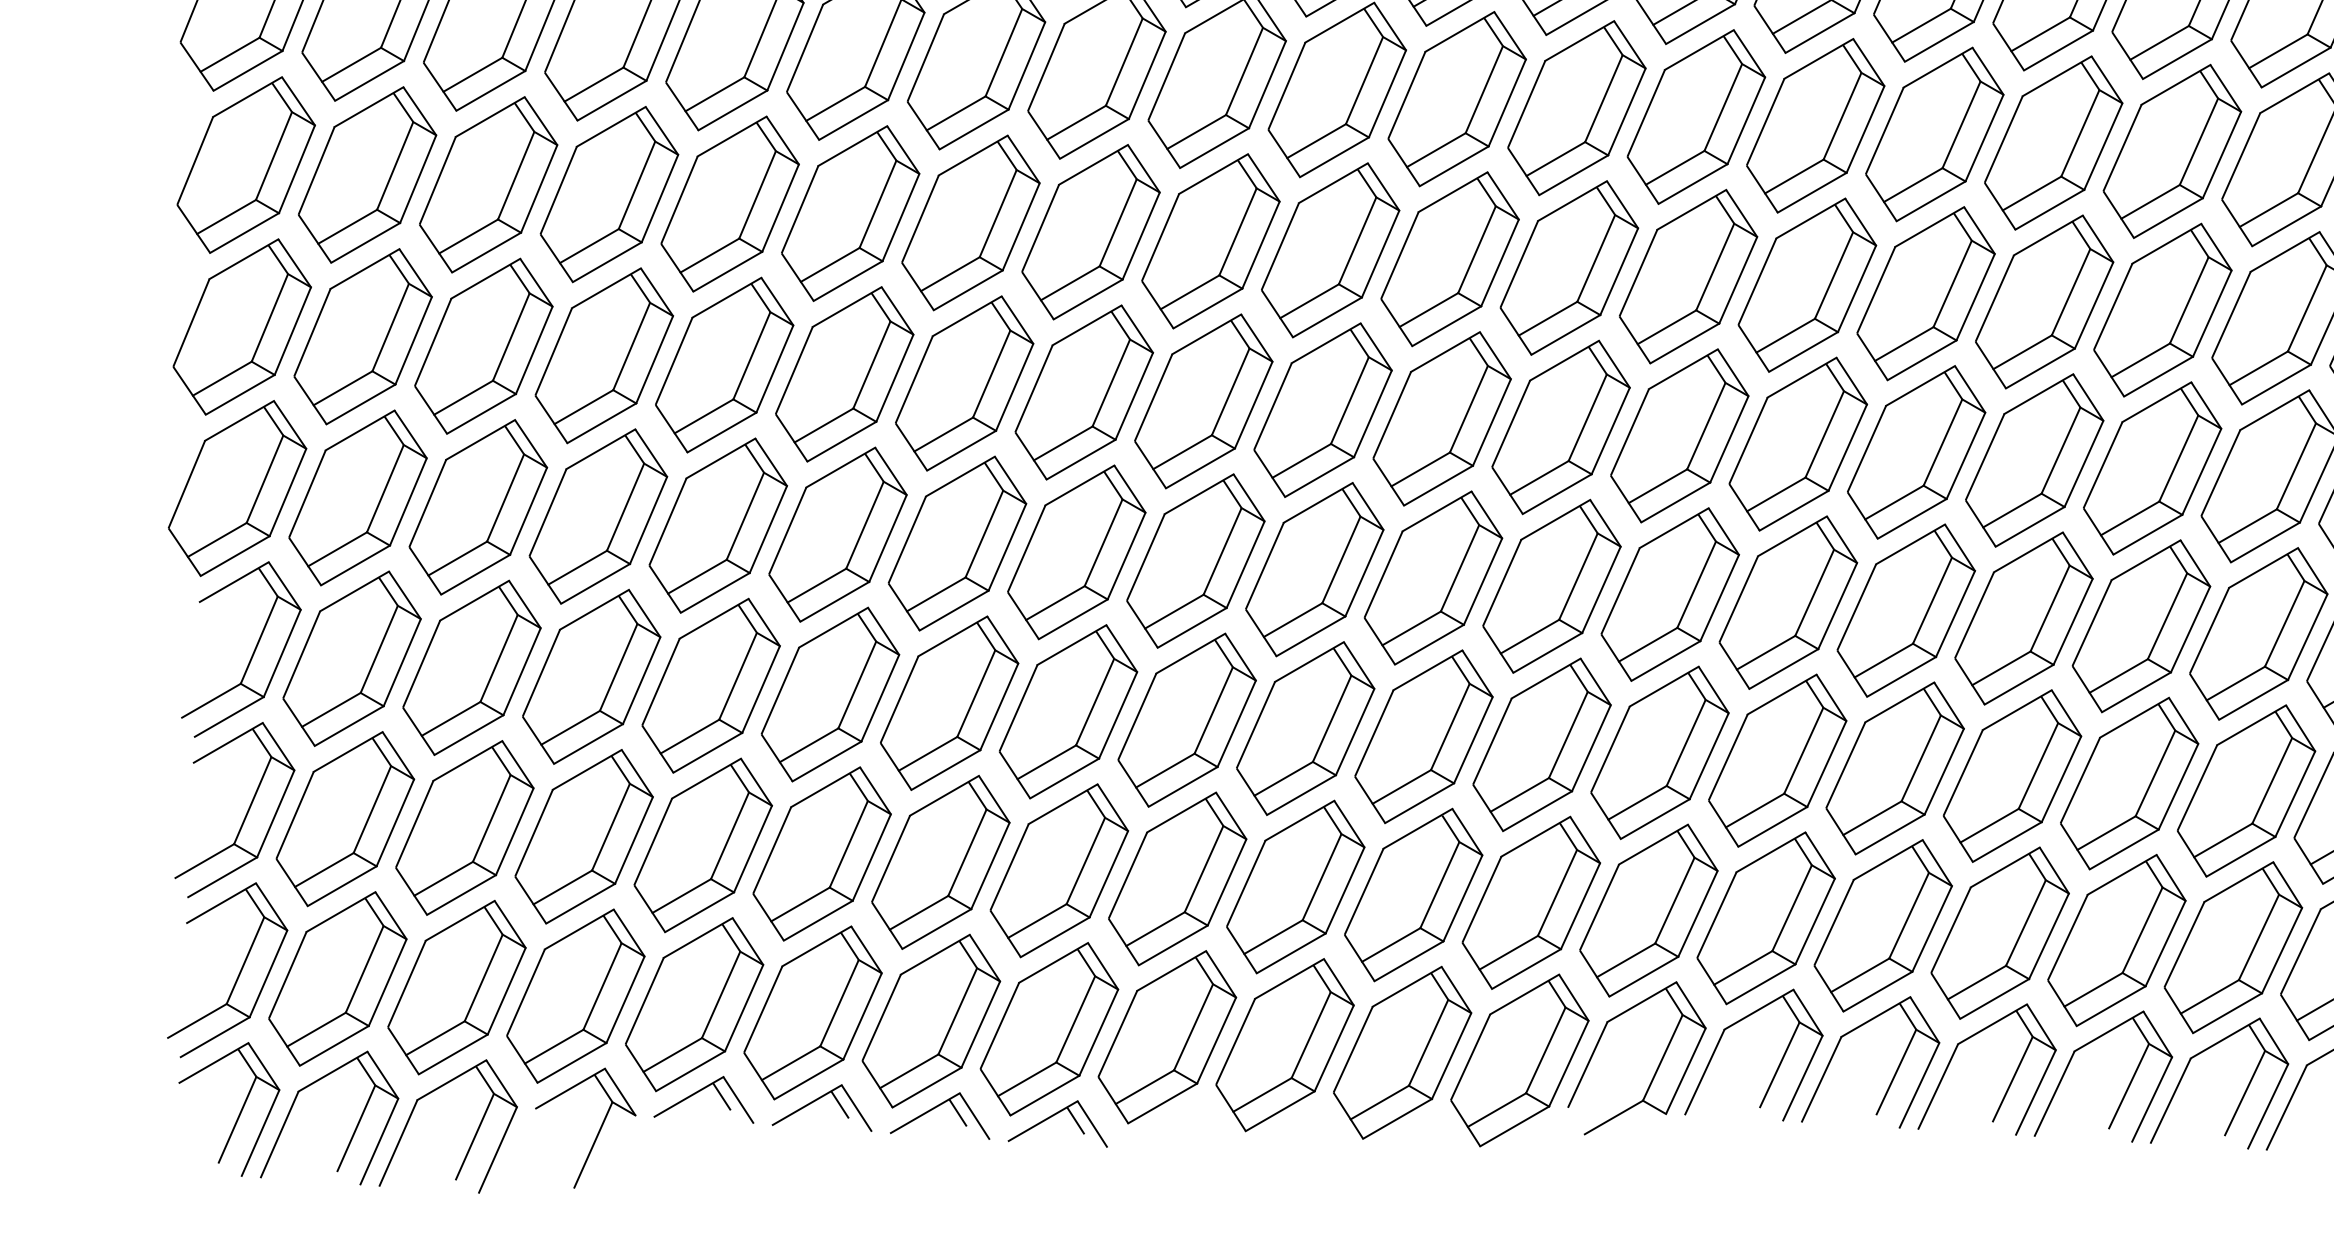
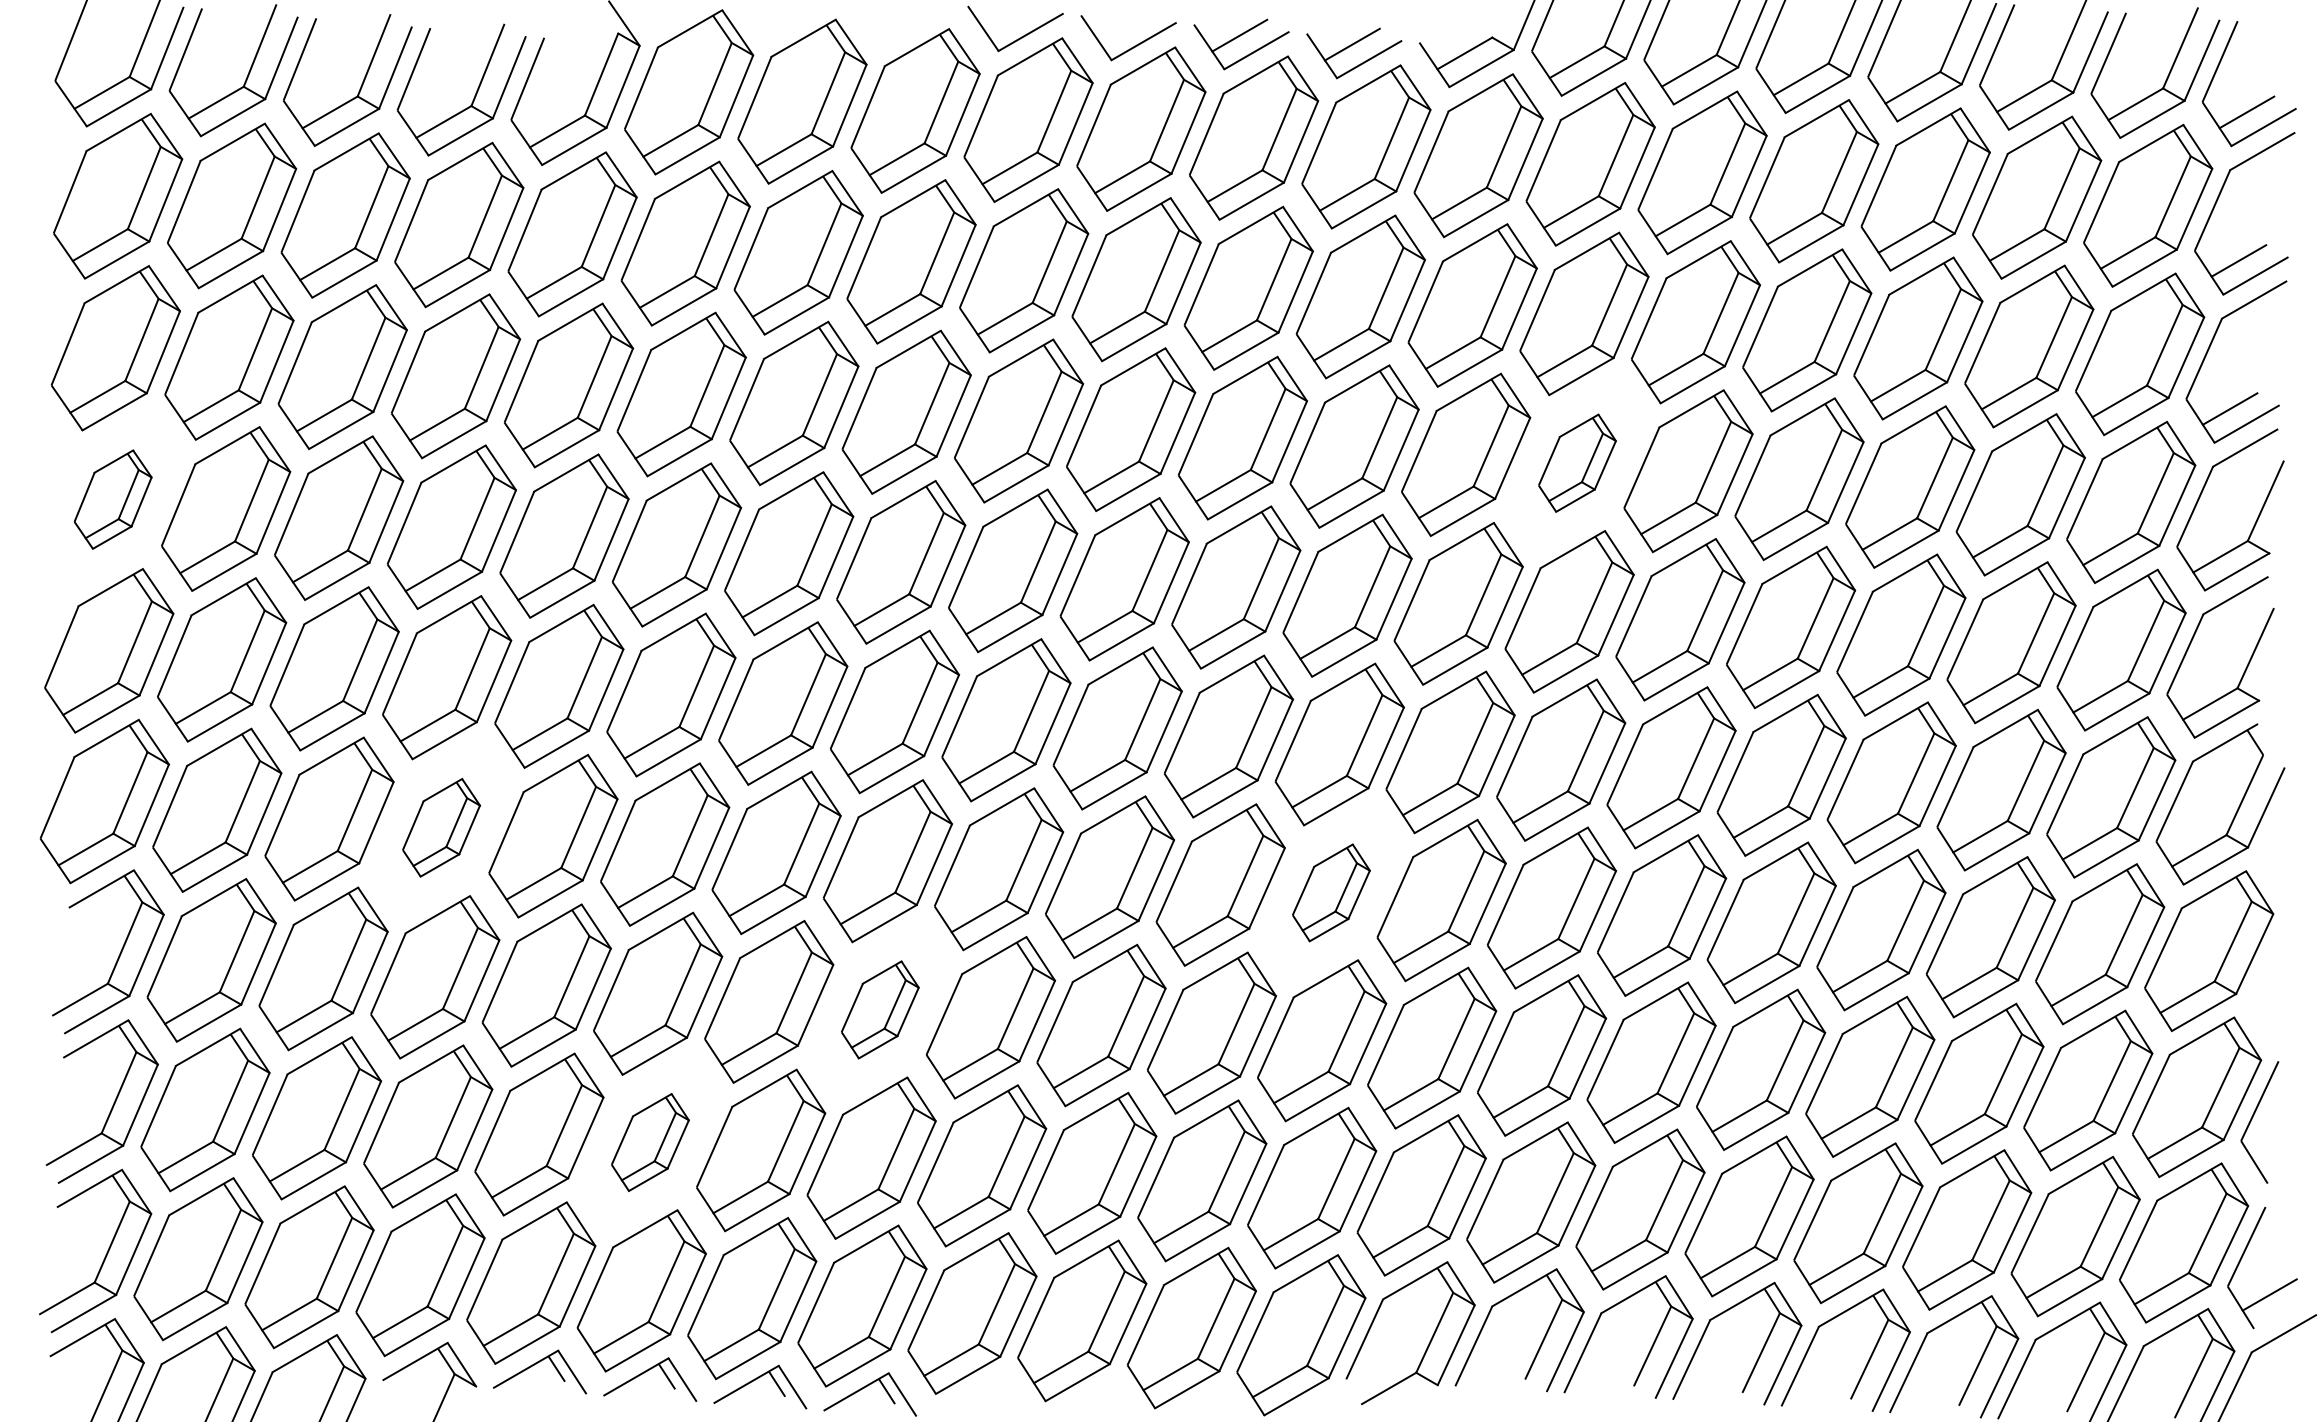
part: (1815, 126) -> (1577, 463), size x0.6
part: (246, 164) -> (113, 499), size x0.6
part: (598, 516) -> (441, 827), size x0.6
part: (1552, 585) -> (1331, 892), size x0.6
part: (1068, 711) -> (880, 1009), size x0.6
part: (822, 853) -> (650, 1142), size x0.6

